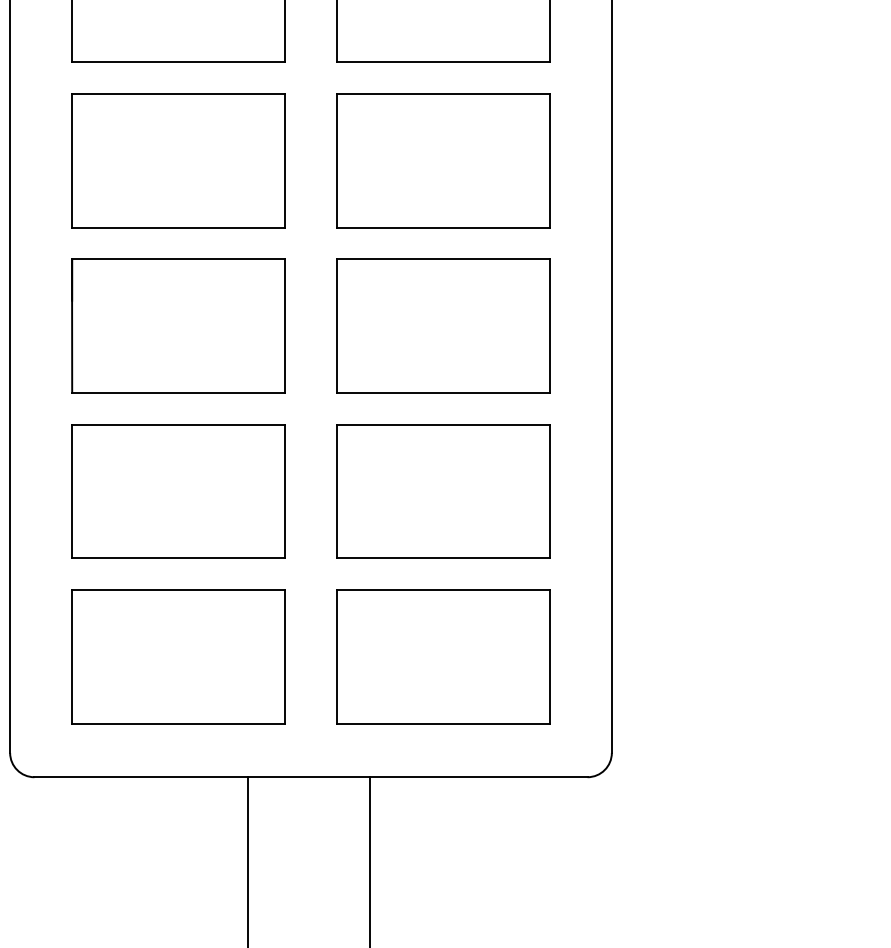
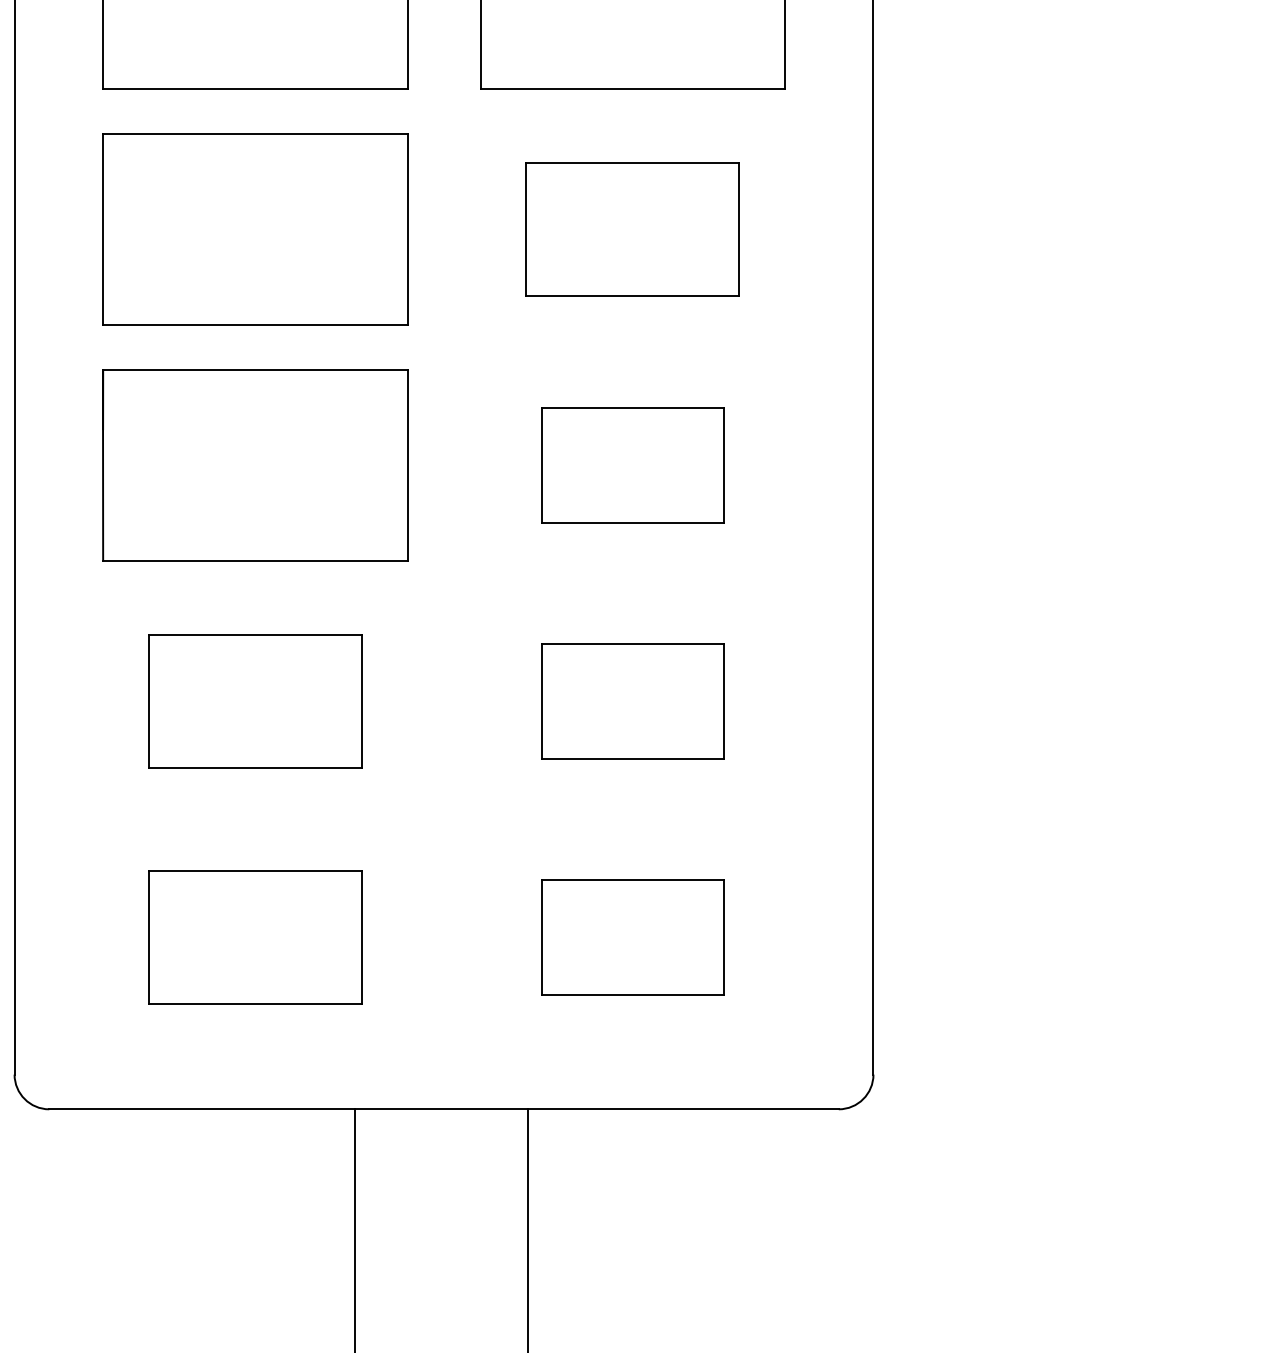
part: (443, 160) -> (632, 229), size x0.7
part: (443, 326) -> (632, 465), size x0.6
part: (178, 491) -> (255, 701), size x0.7
part: (443, 491) -> (632, 701), size x0.6
part: (178, 656) -> (255, 937), size x0.7
part: (443, 656) -> (632, 937), size x0.6

